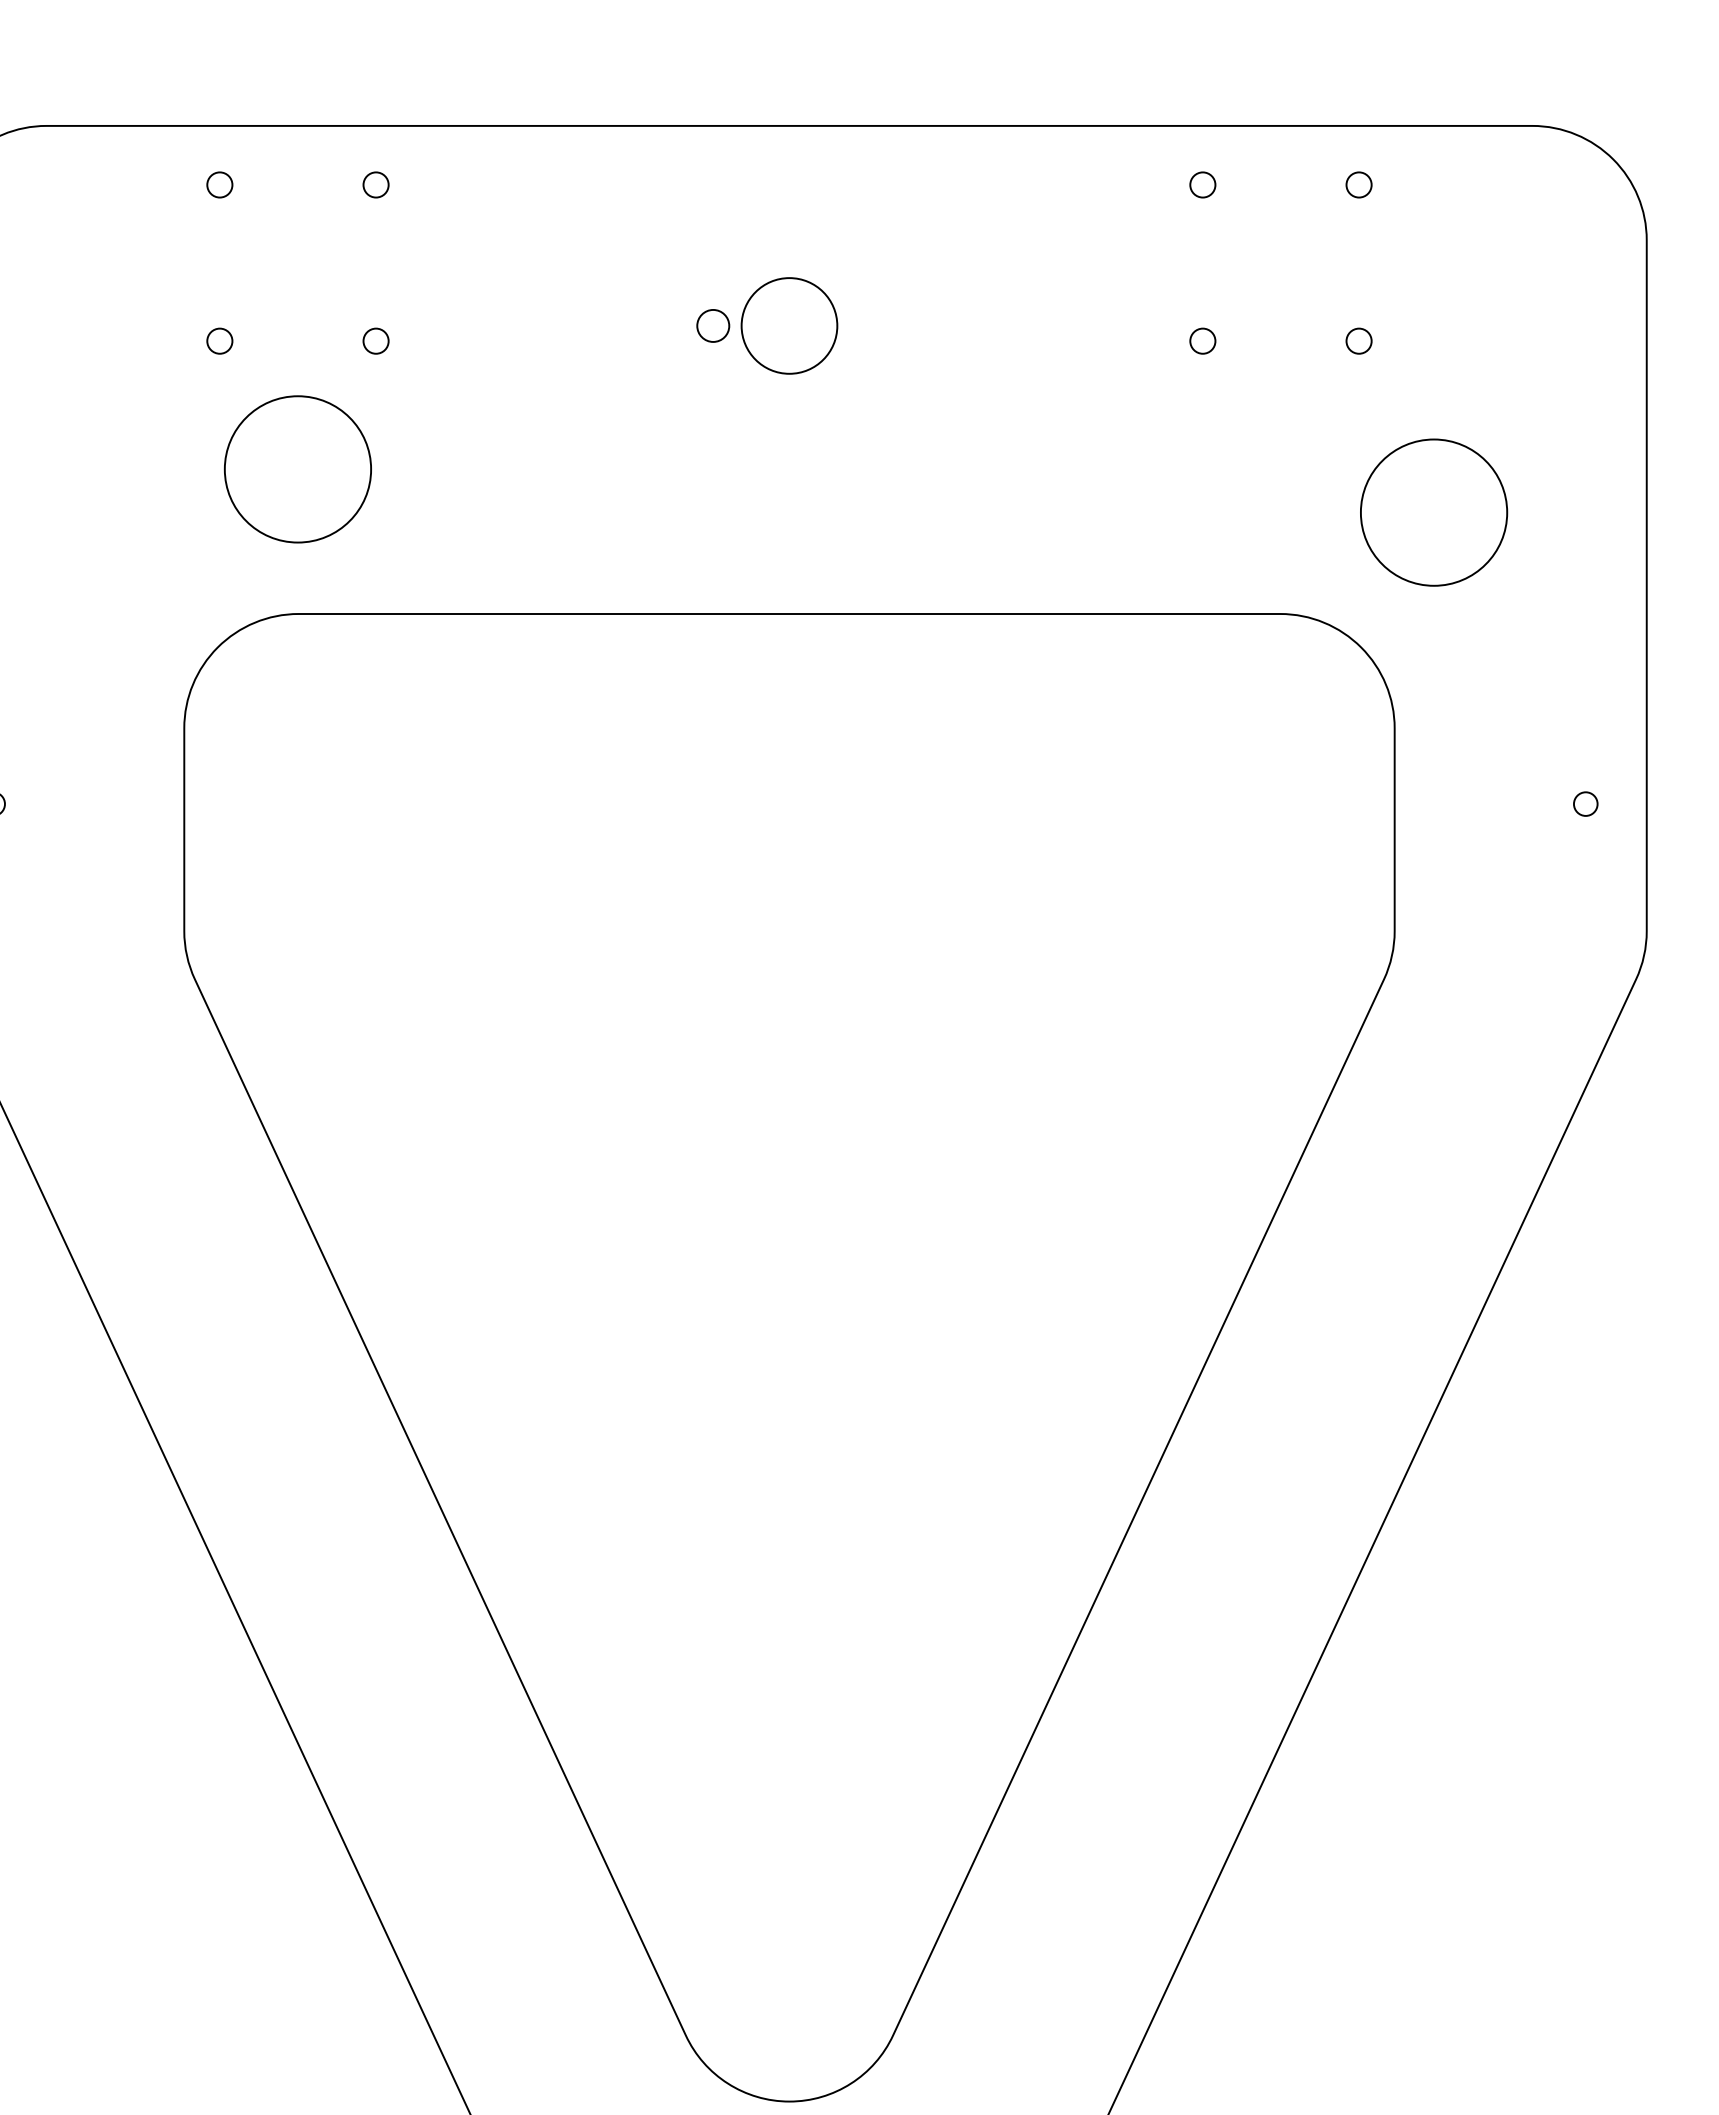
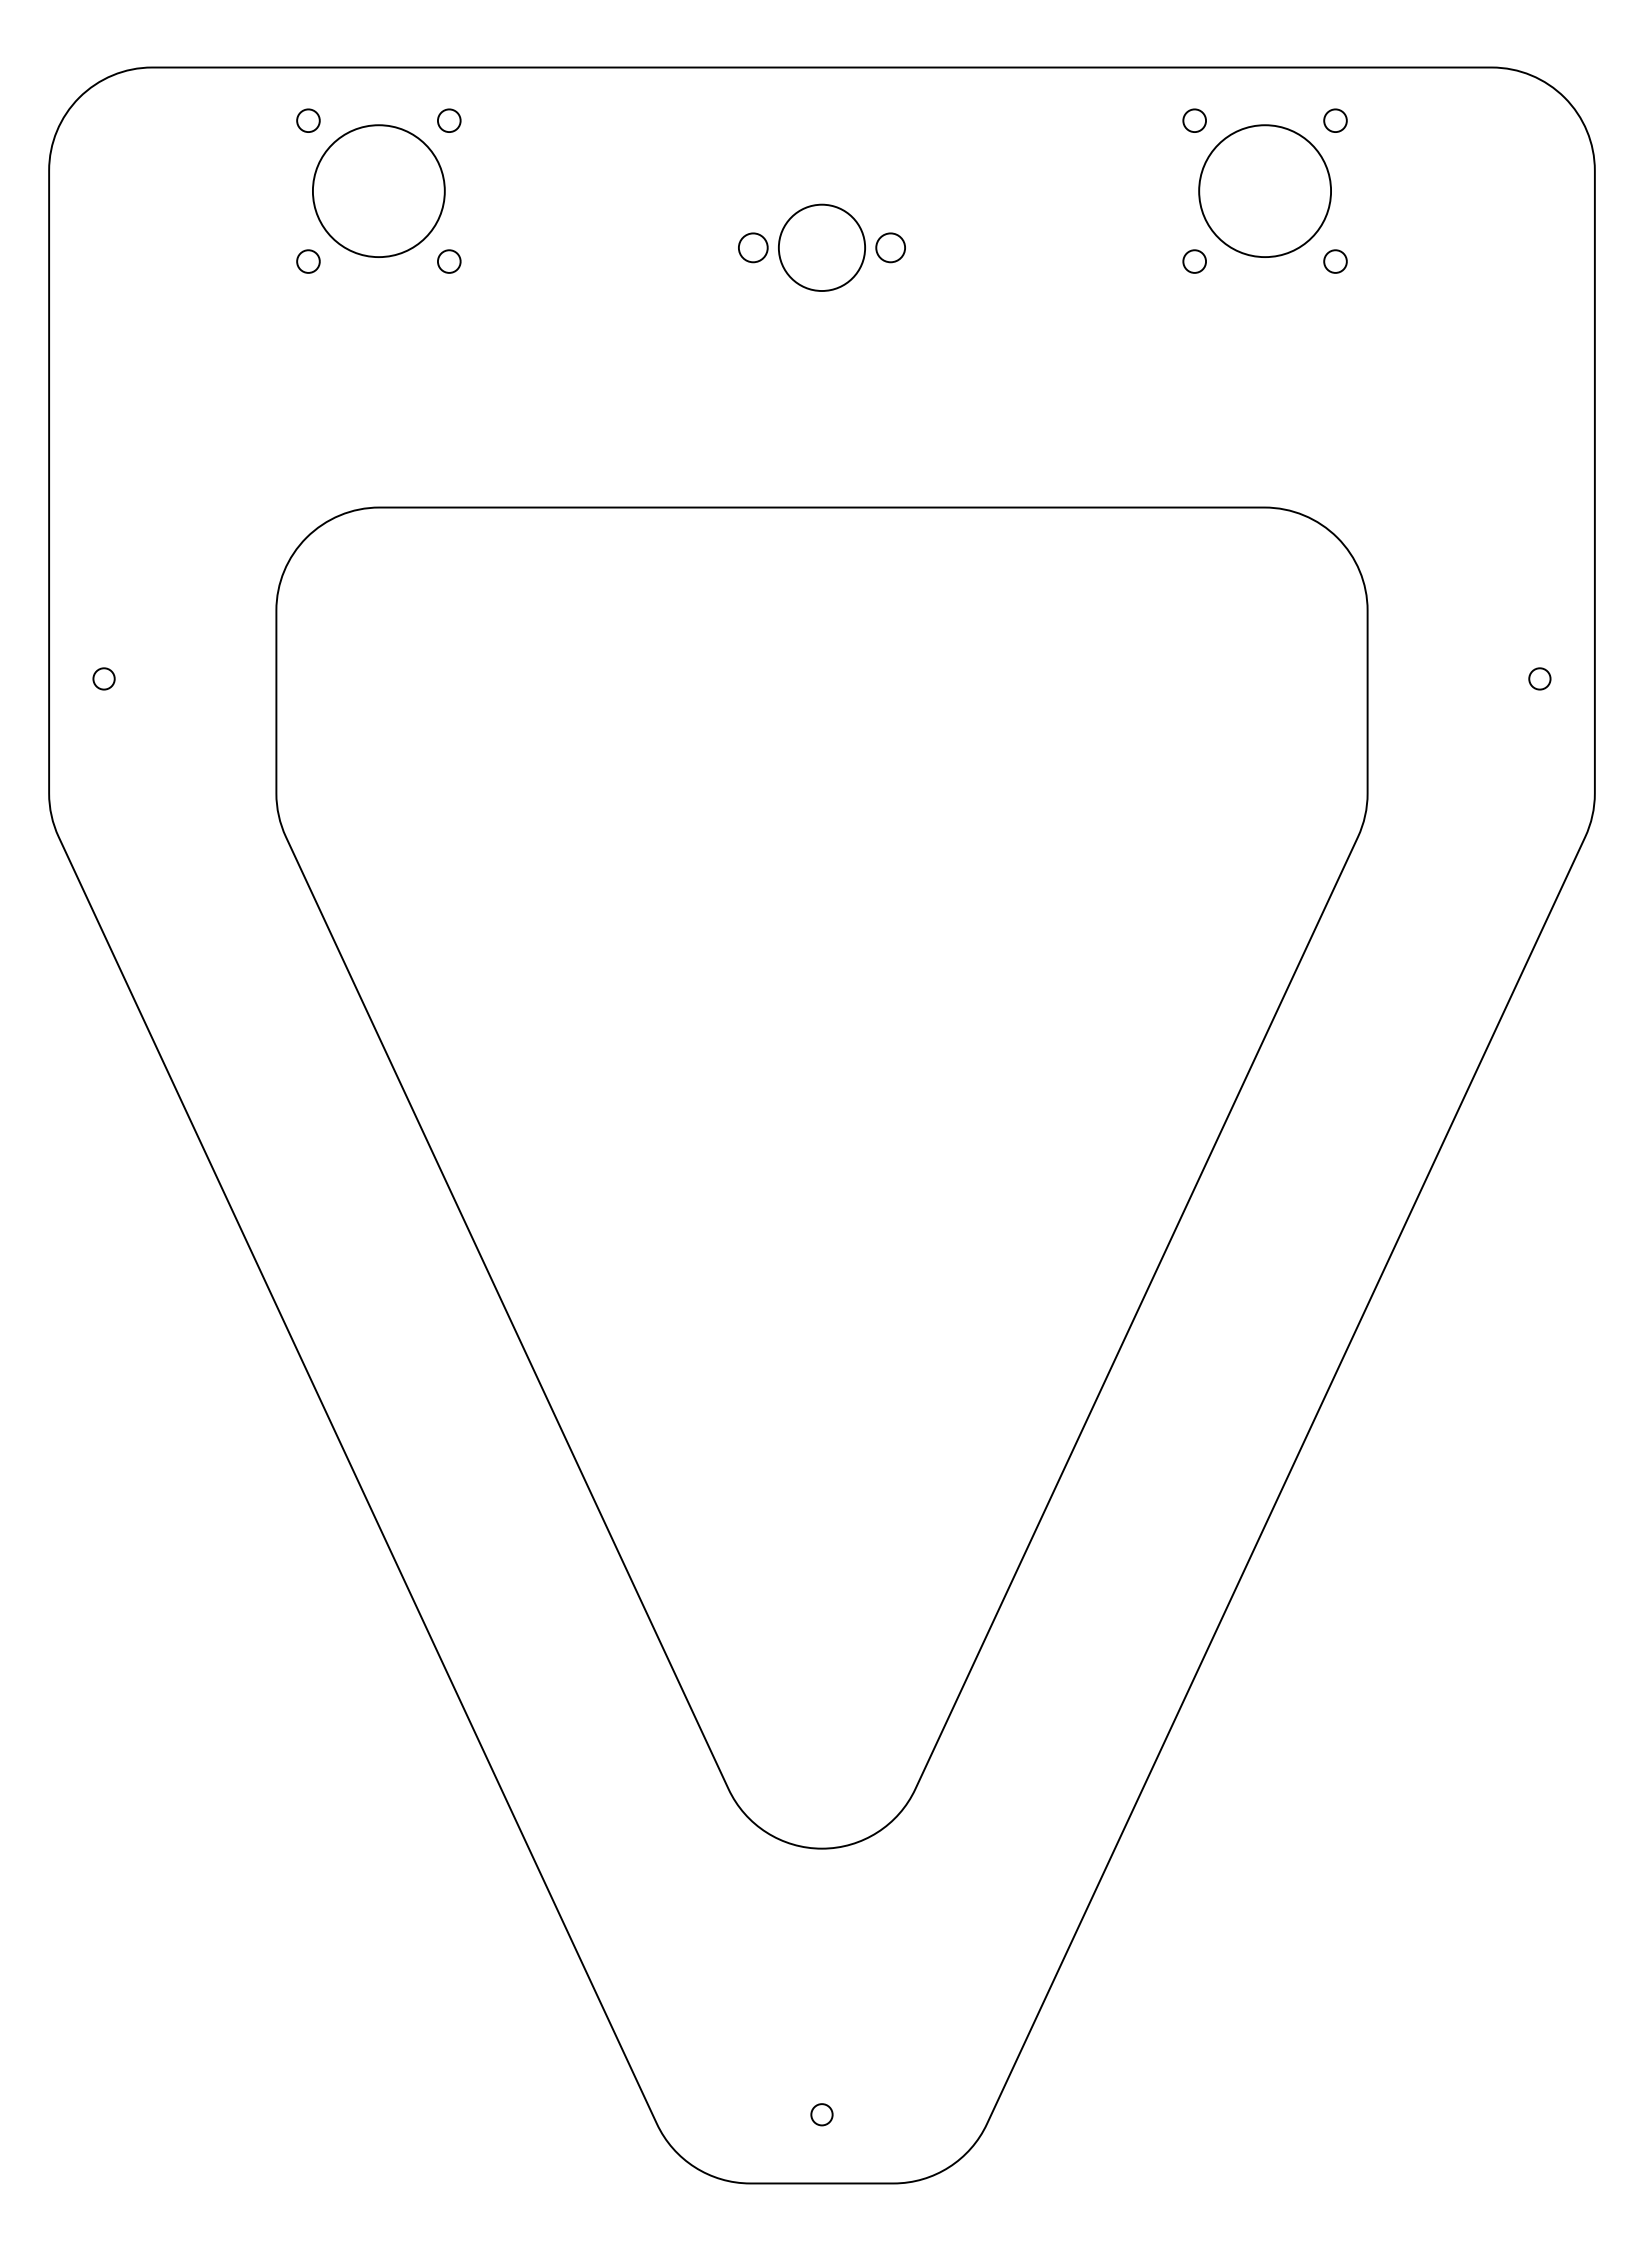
circle: (865, 325) -> (890, 247), added
circle: (297, 468) -> (378, 190), moved
circle: (1433, 511) -> (1264, 190), moved

